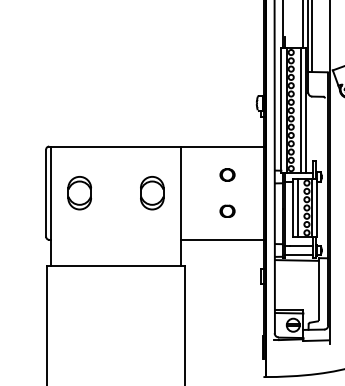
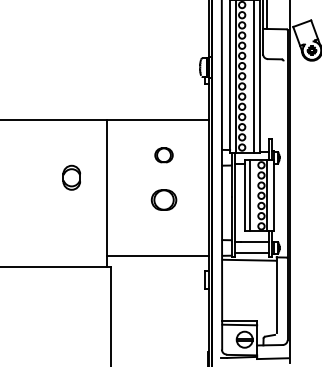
part: (152, 193) -> (71, 178), size x0.6
part: (227, 210) -> (163, 198), size x1.4
line: (222, 239) -> (157, 255), moved

